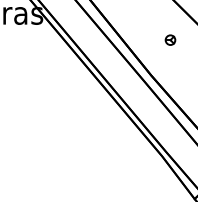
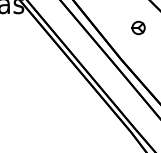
part: (170, 39) -> (138, 27), size x1.43

